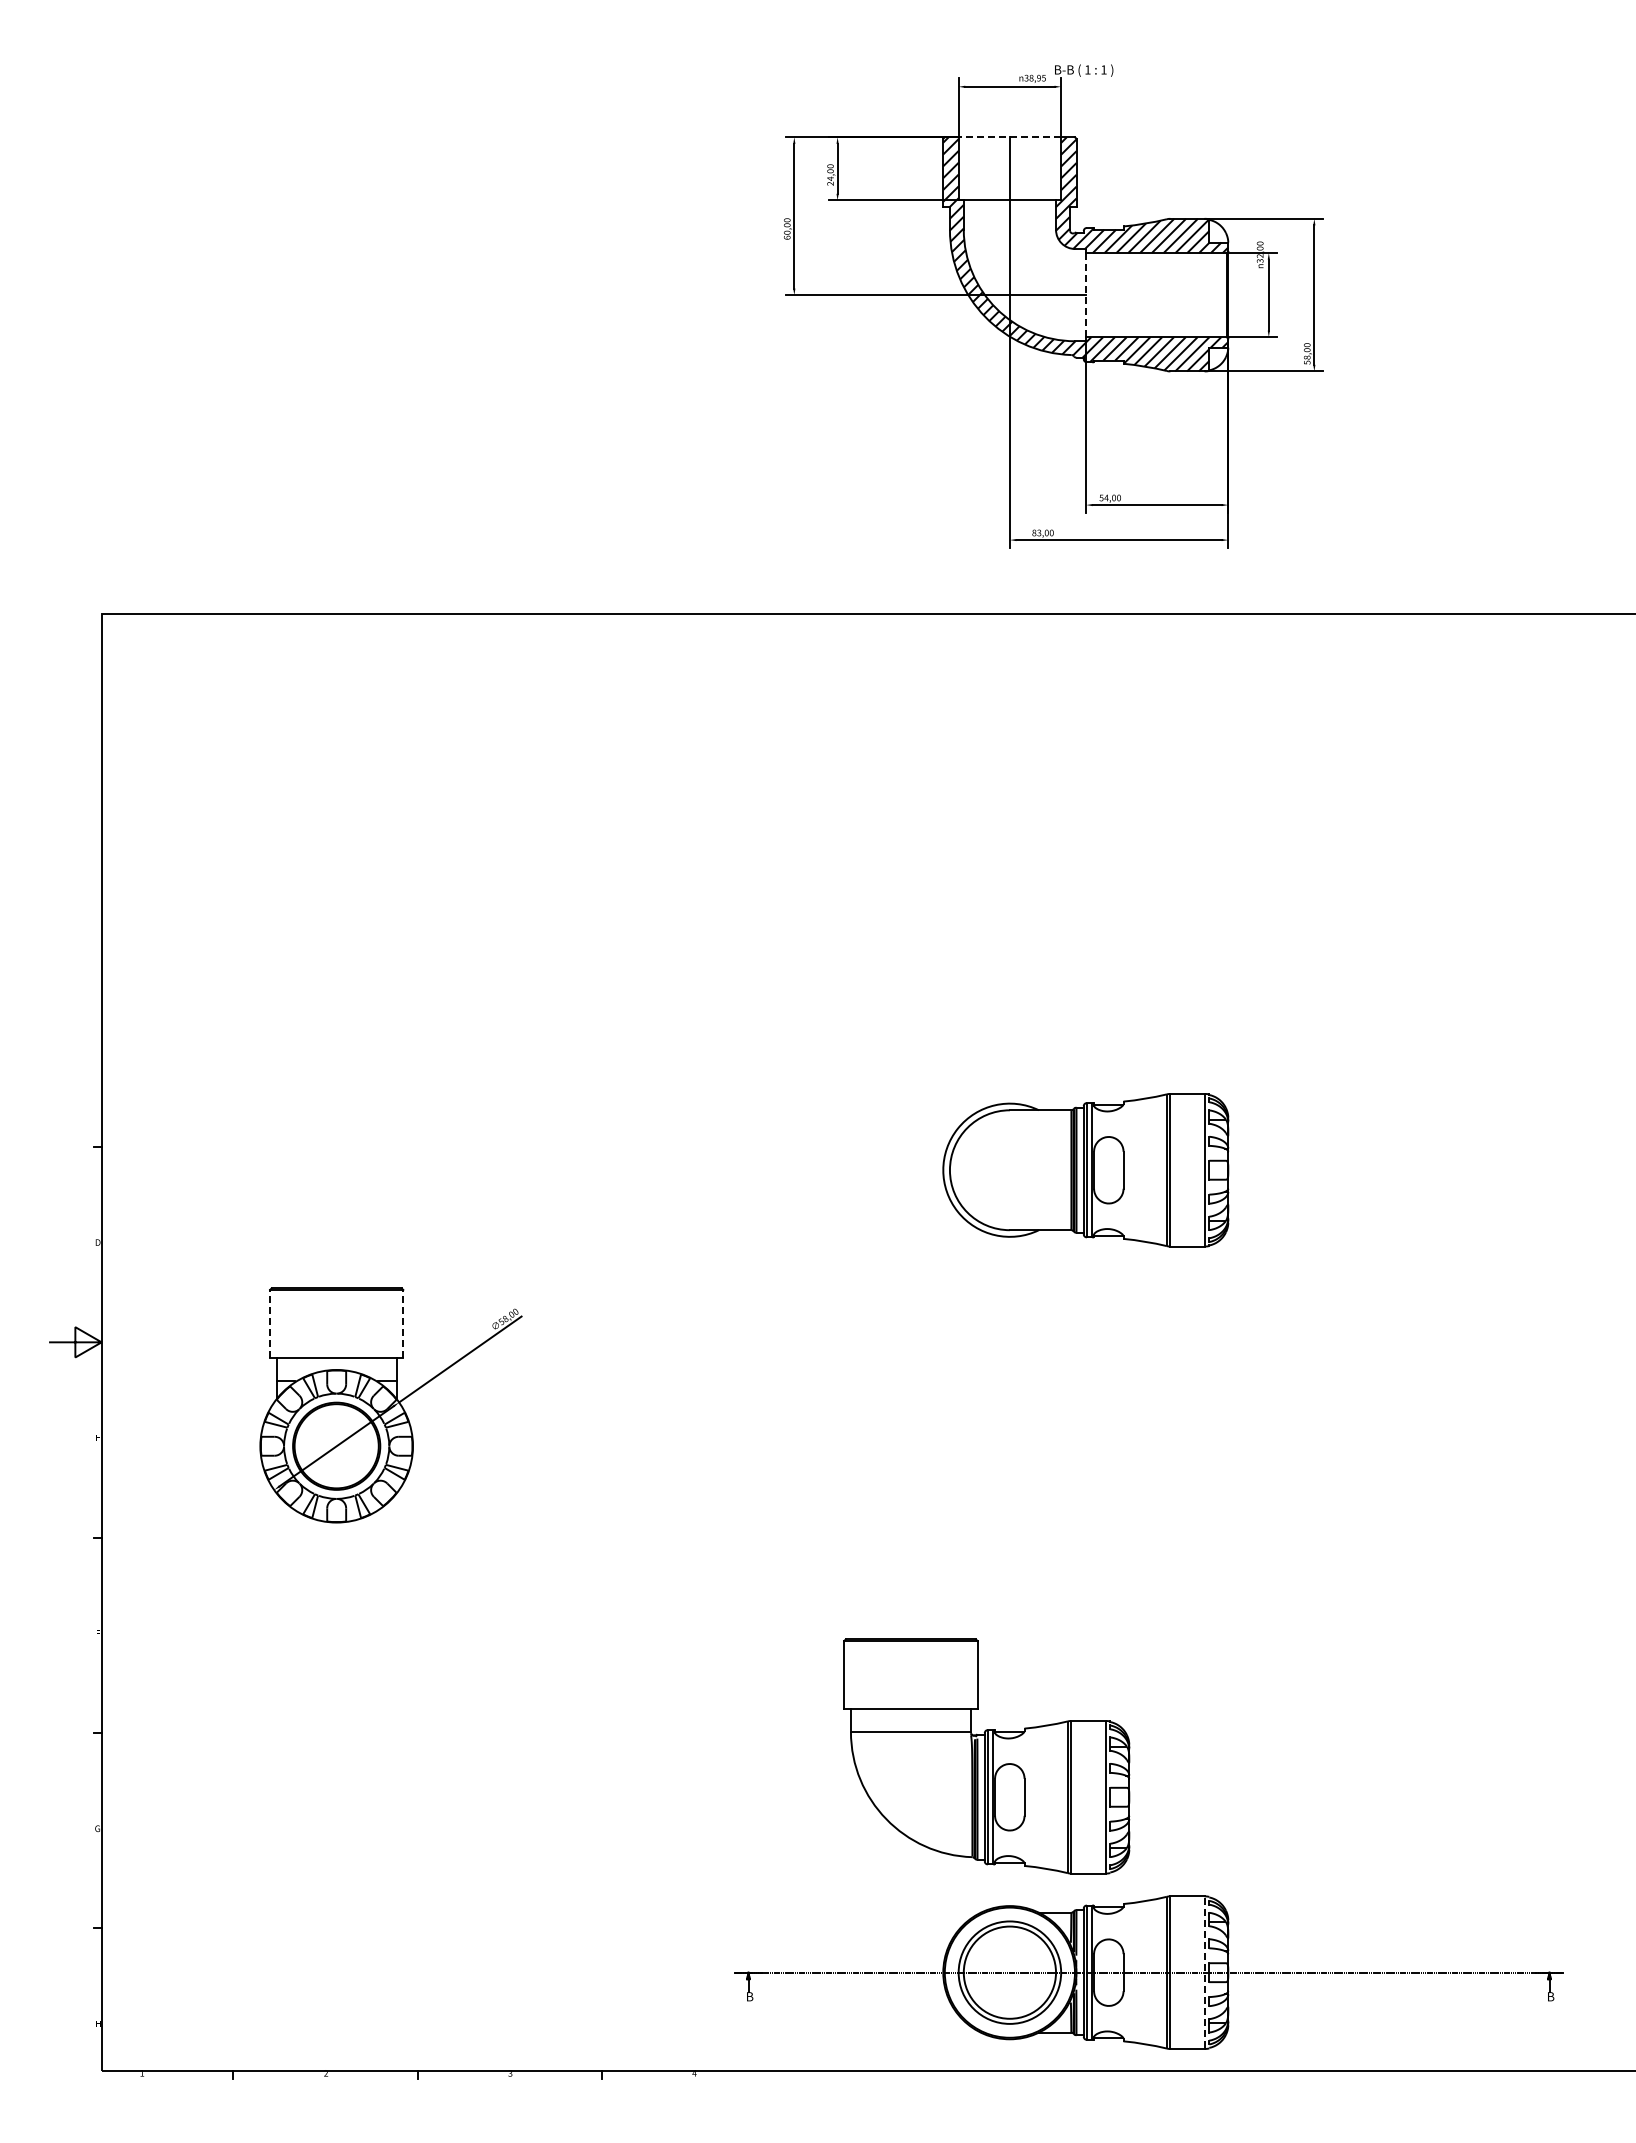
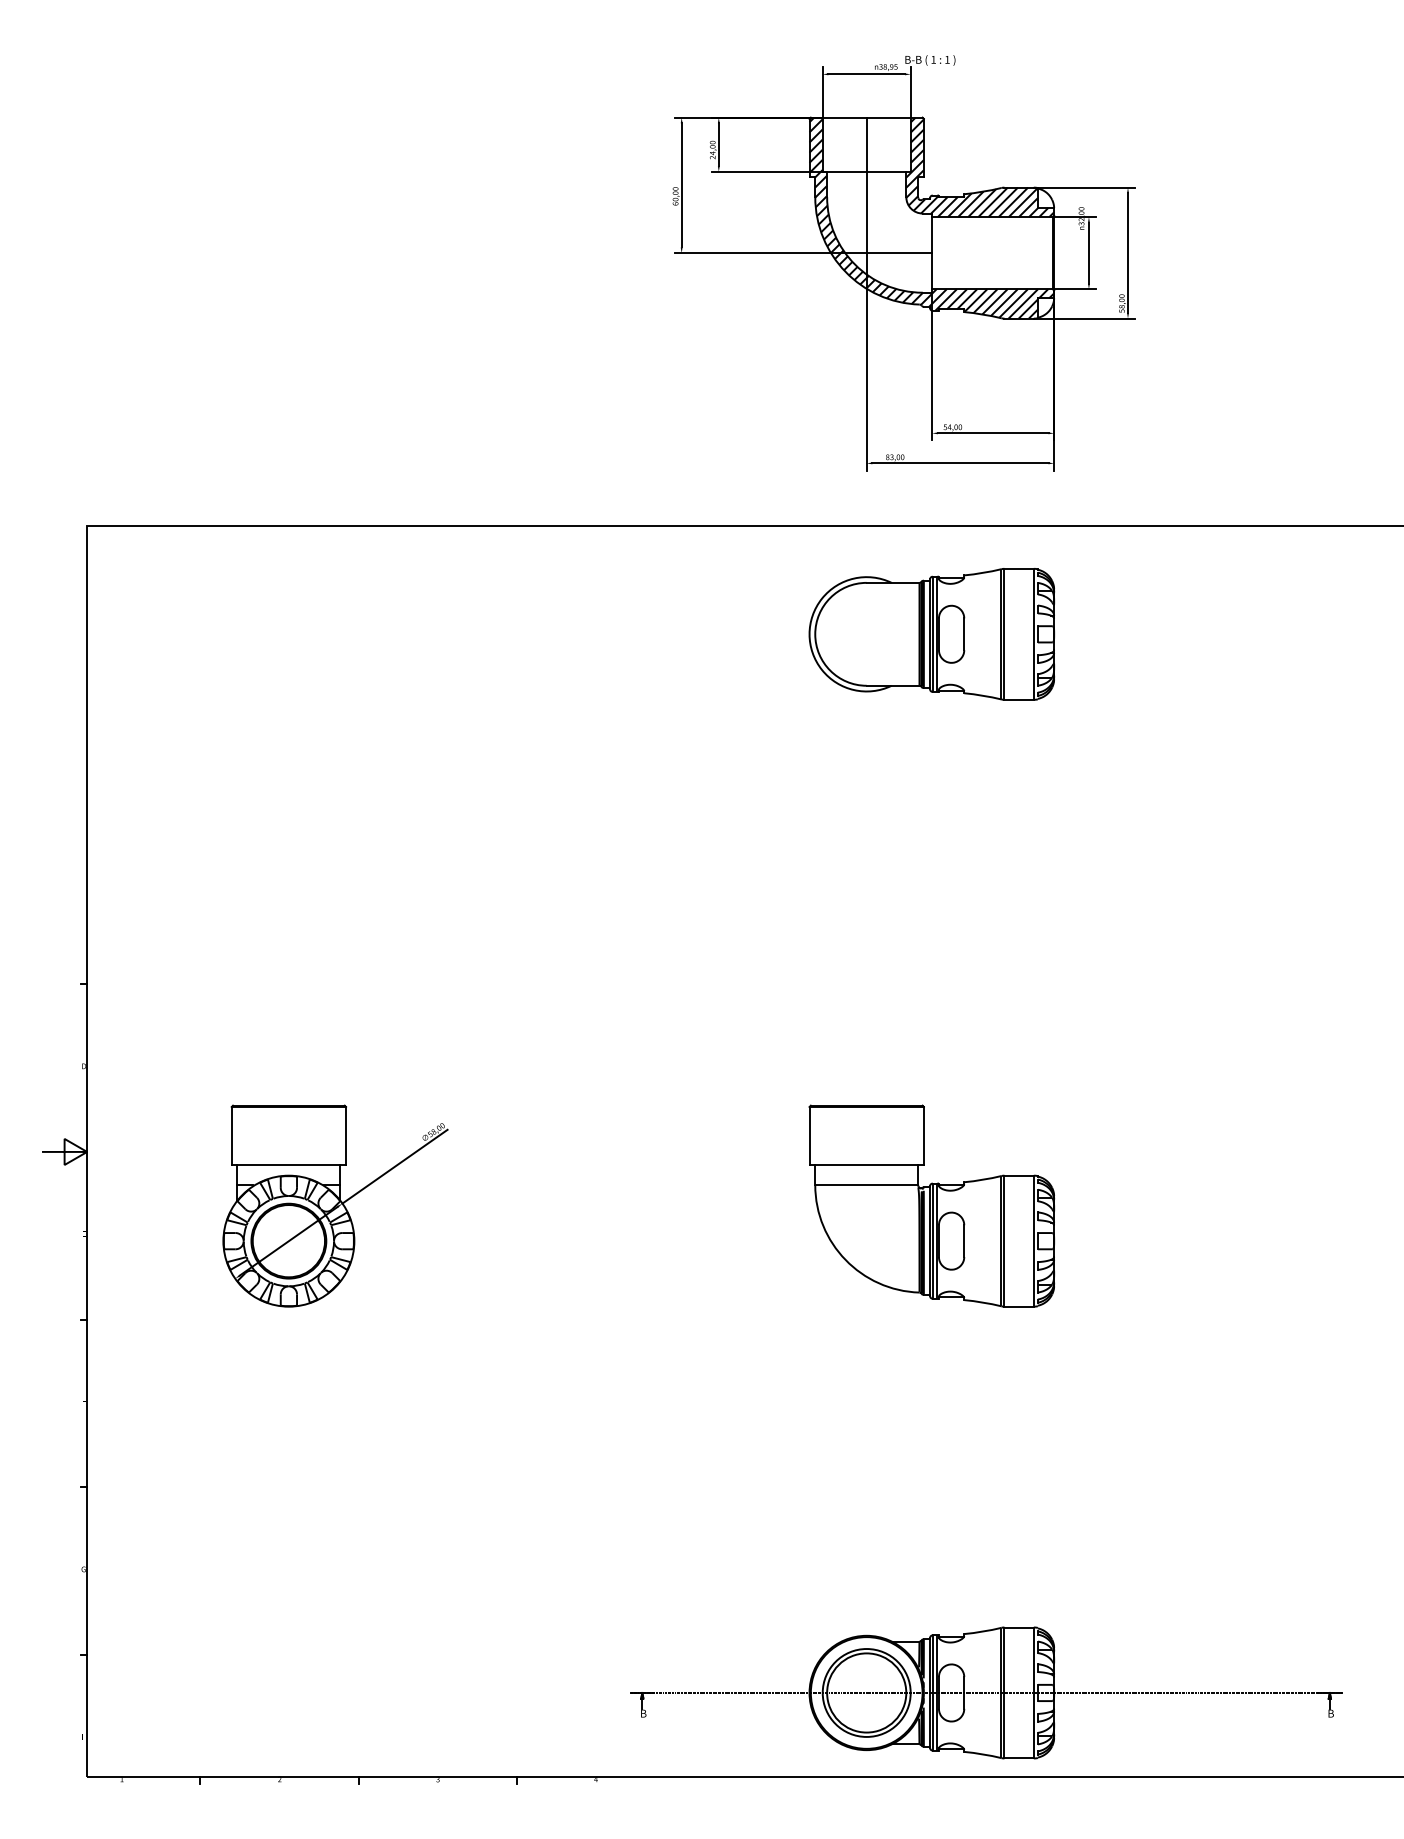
line: (1009, 137) -> (866, 117), dashed -> solid
line: (1086, 294) -> (932, 252), dashed -> solid
part: (1085, 1170) -> (931, 634), moved
line: (270, 1323) -> (232, 1135), dashed -> solid
line: (403, 1323) -> (346, 1135), dashed -> solid
part: (986, 1756) -> (931, 1206), moved
line: (1204, 1972) -> (1033, 1692), dashed -> solid

